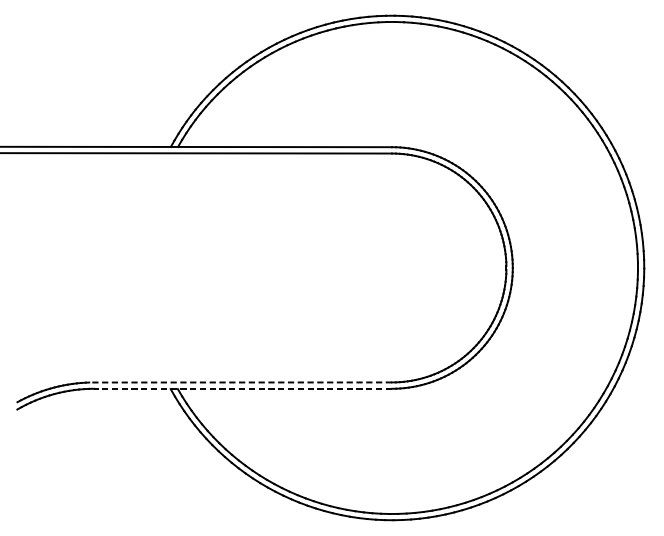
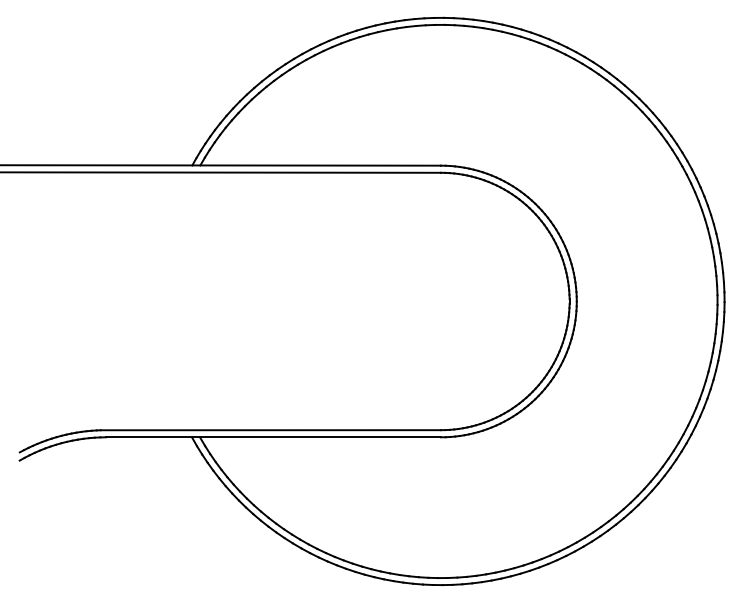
line: (240, 382) -> (270, 430), dashed -> solid
line: (243, 388) -> (273, 437), dashed -> solid

